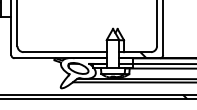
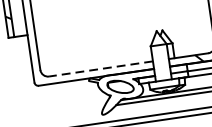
line: (65, 52) -> (101, 69), solid -> dashed

